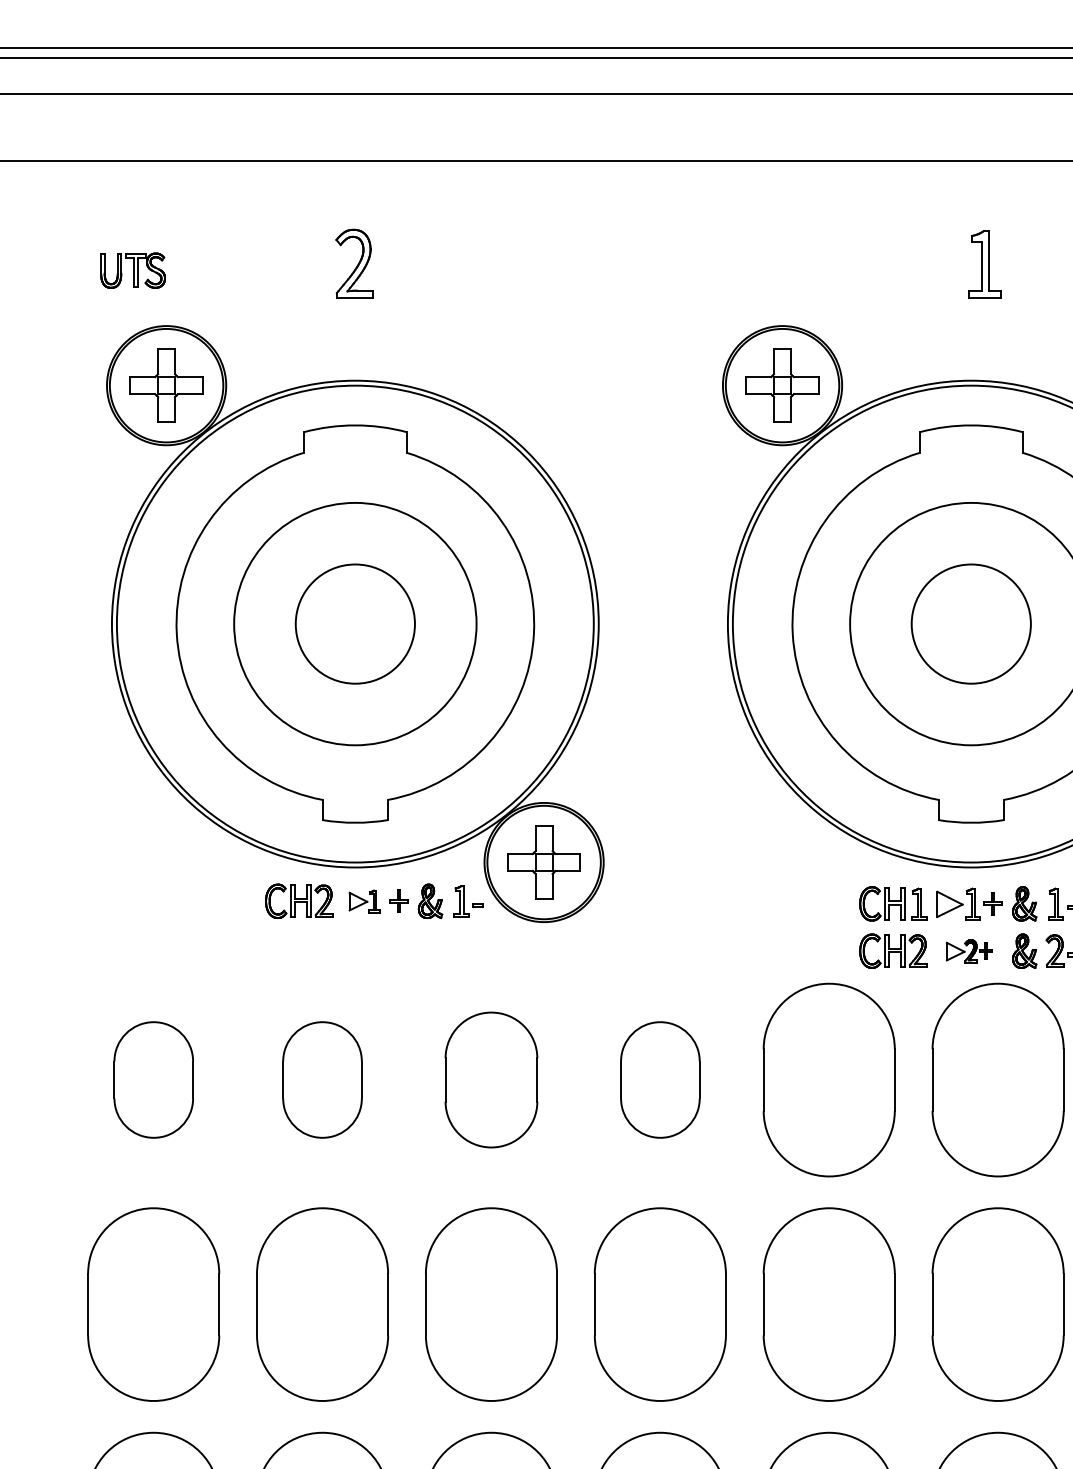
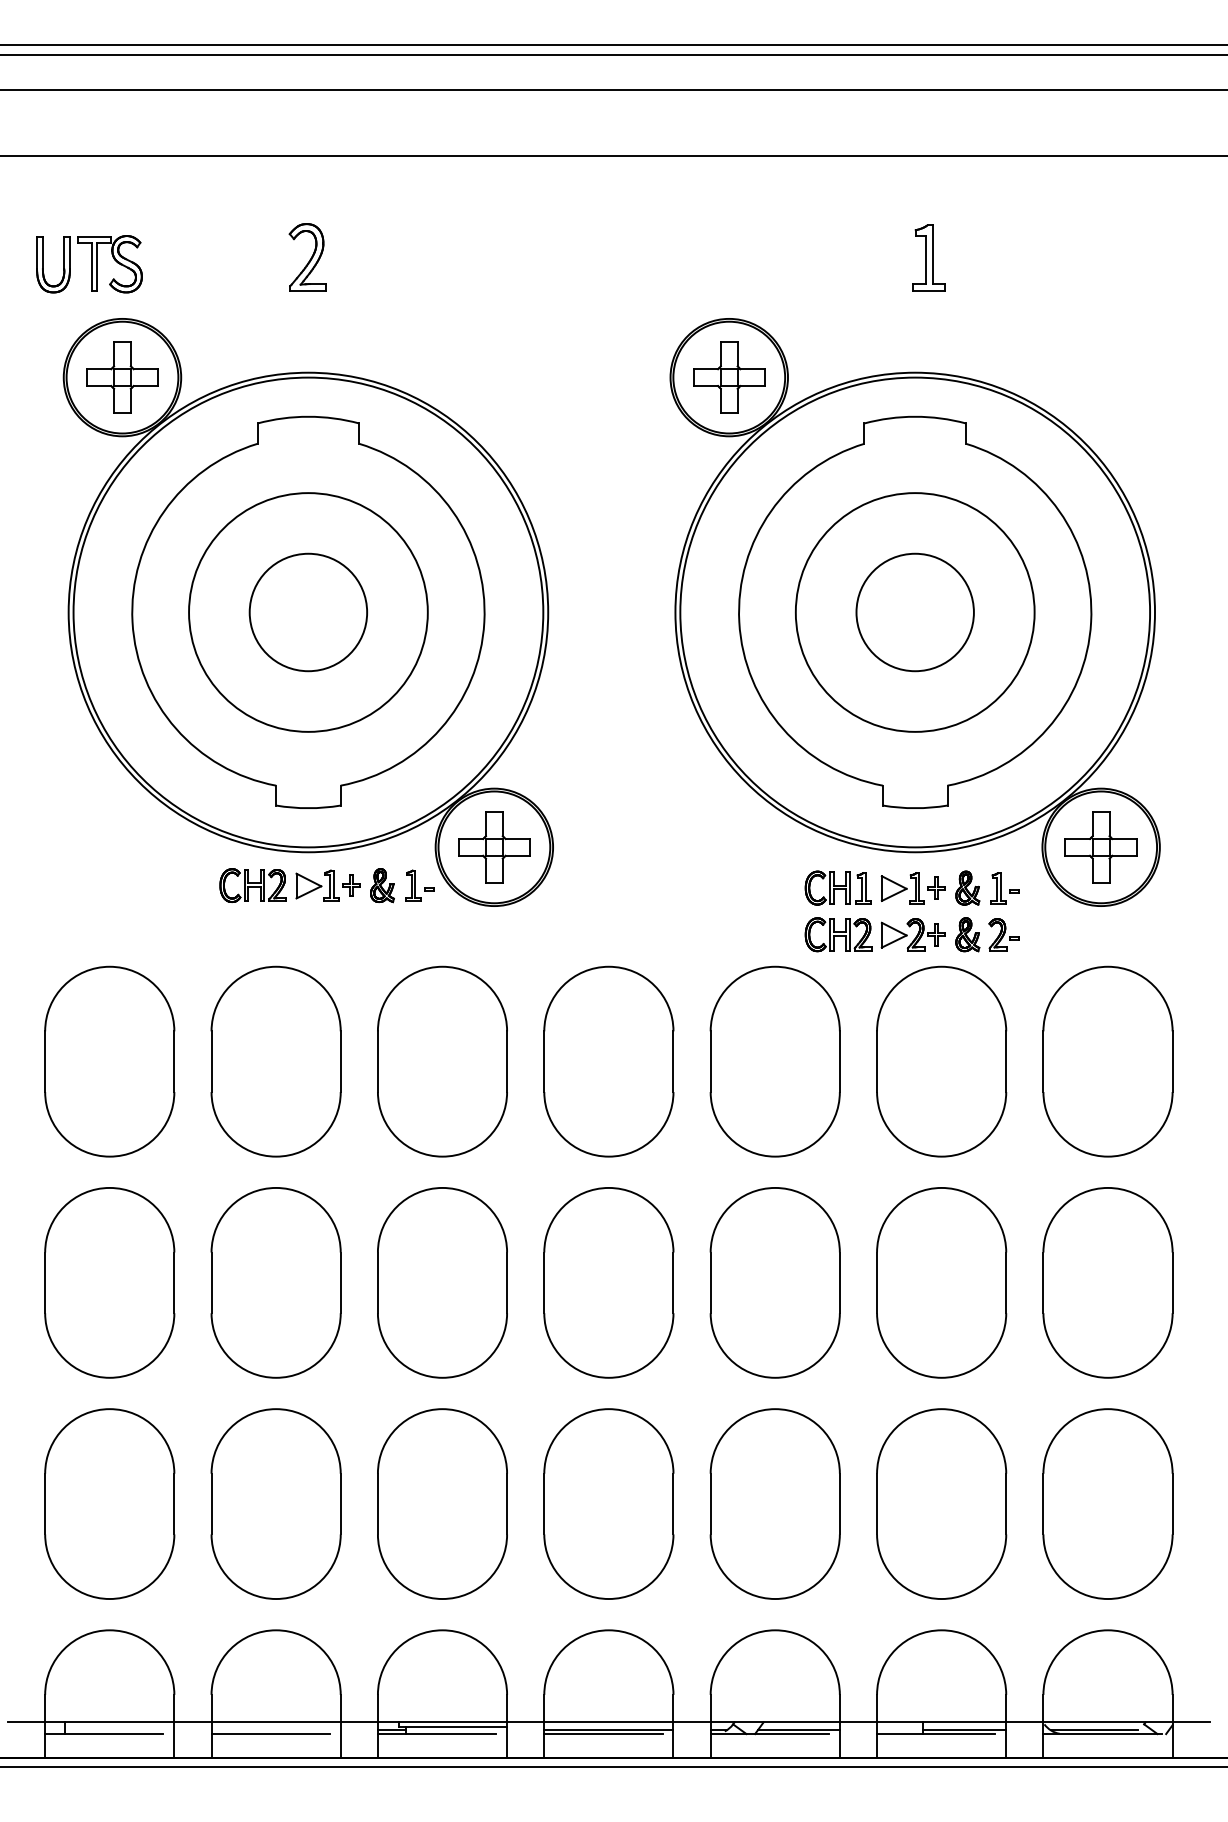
part: (133, 270) -> (89, 264), size x1.67
part: (364, 901) -> (317, 885), size x1.43
part: (968, 950) -> (912, 934), size x1.43
part: (153, 1079) -> (109, 1061), size x1.67
part: (321, 1079) -> (275, 1061), size x1.67
part: (491, 1079) -> (442, 1061), size x1.43
part: (659, 1079) -> (608, 1061), size x1.67

